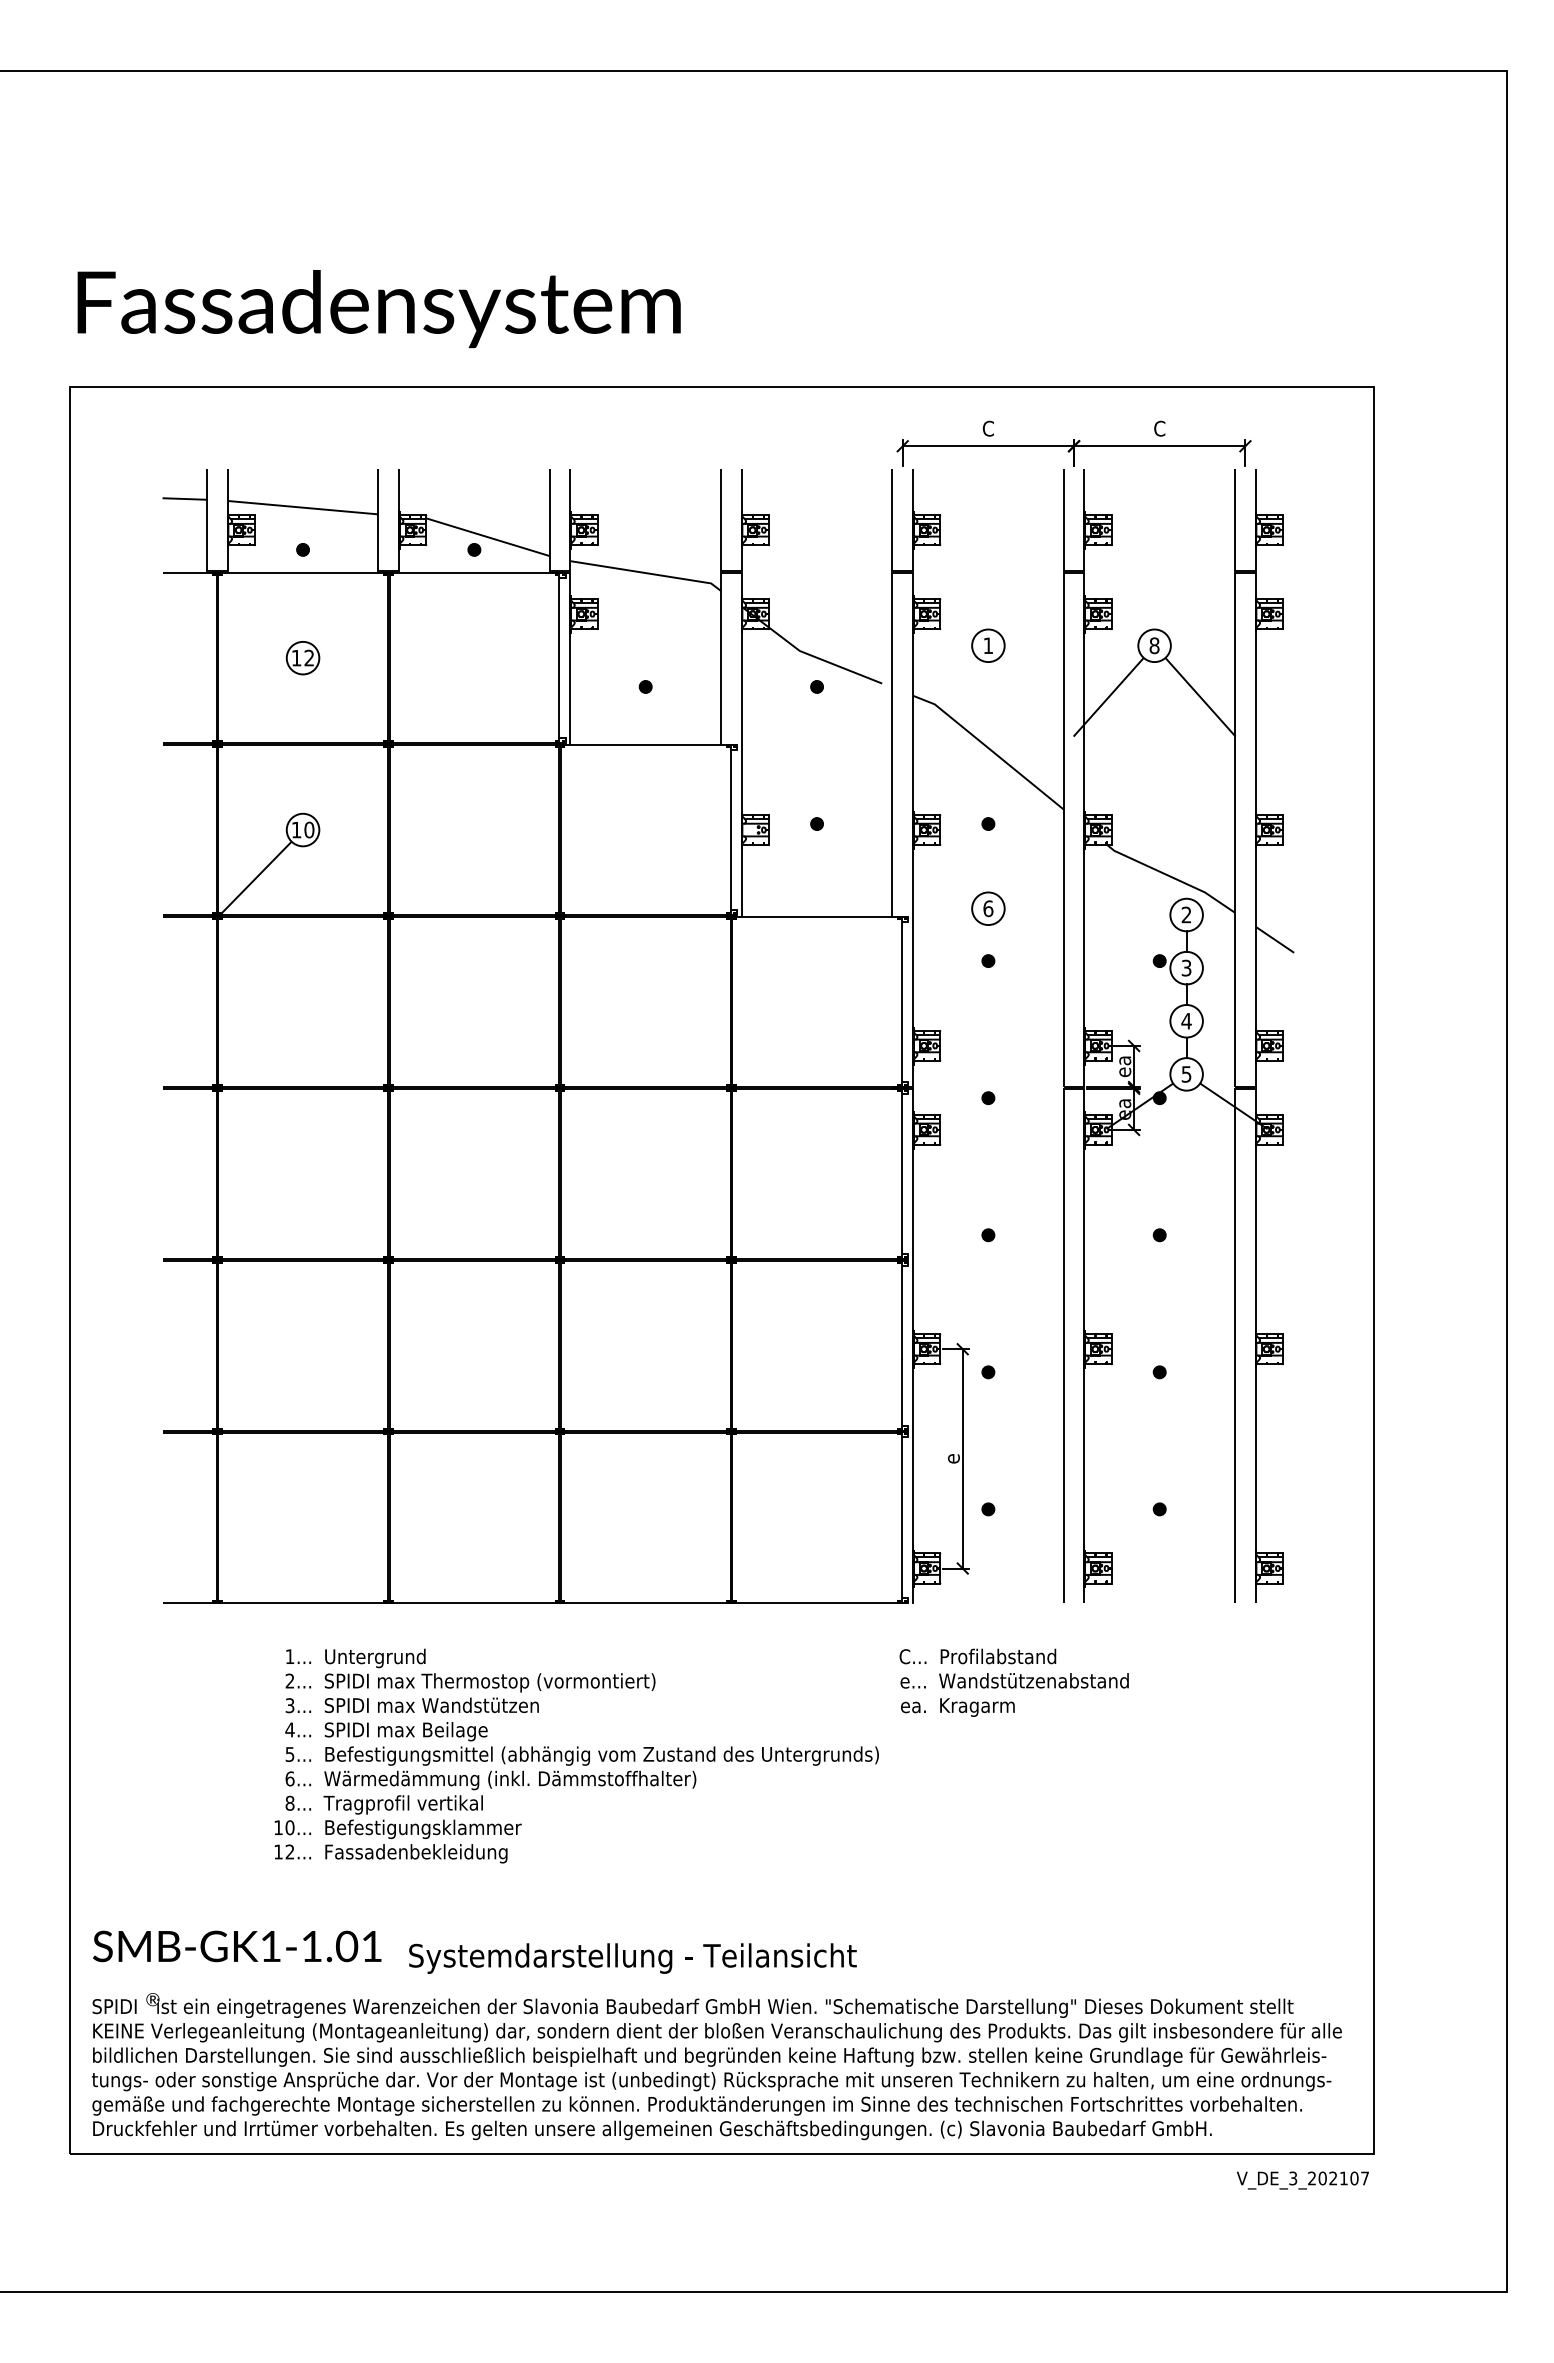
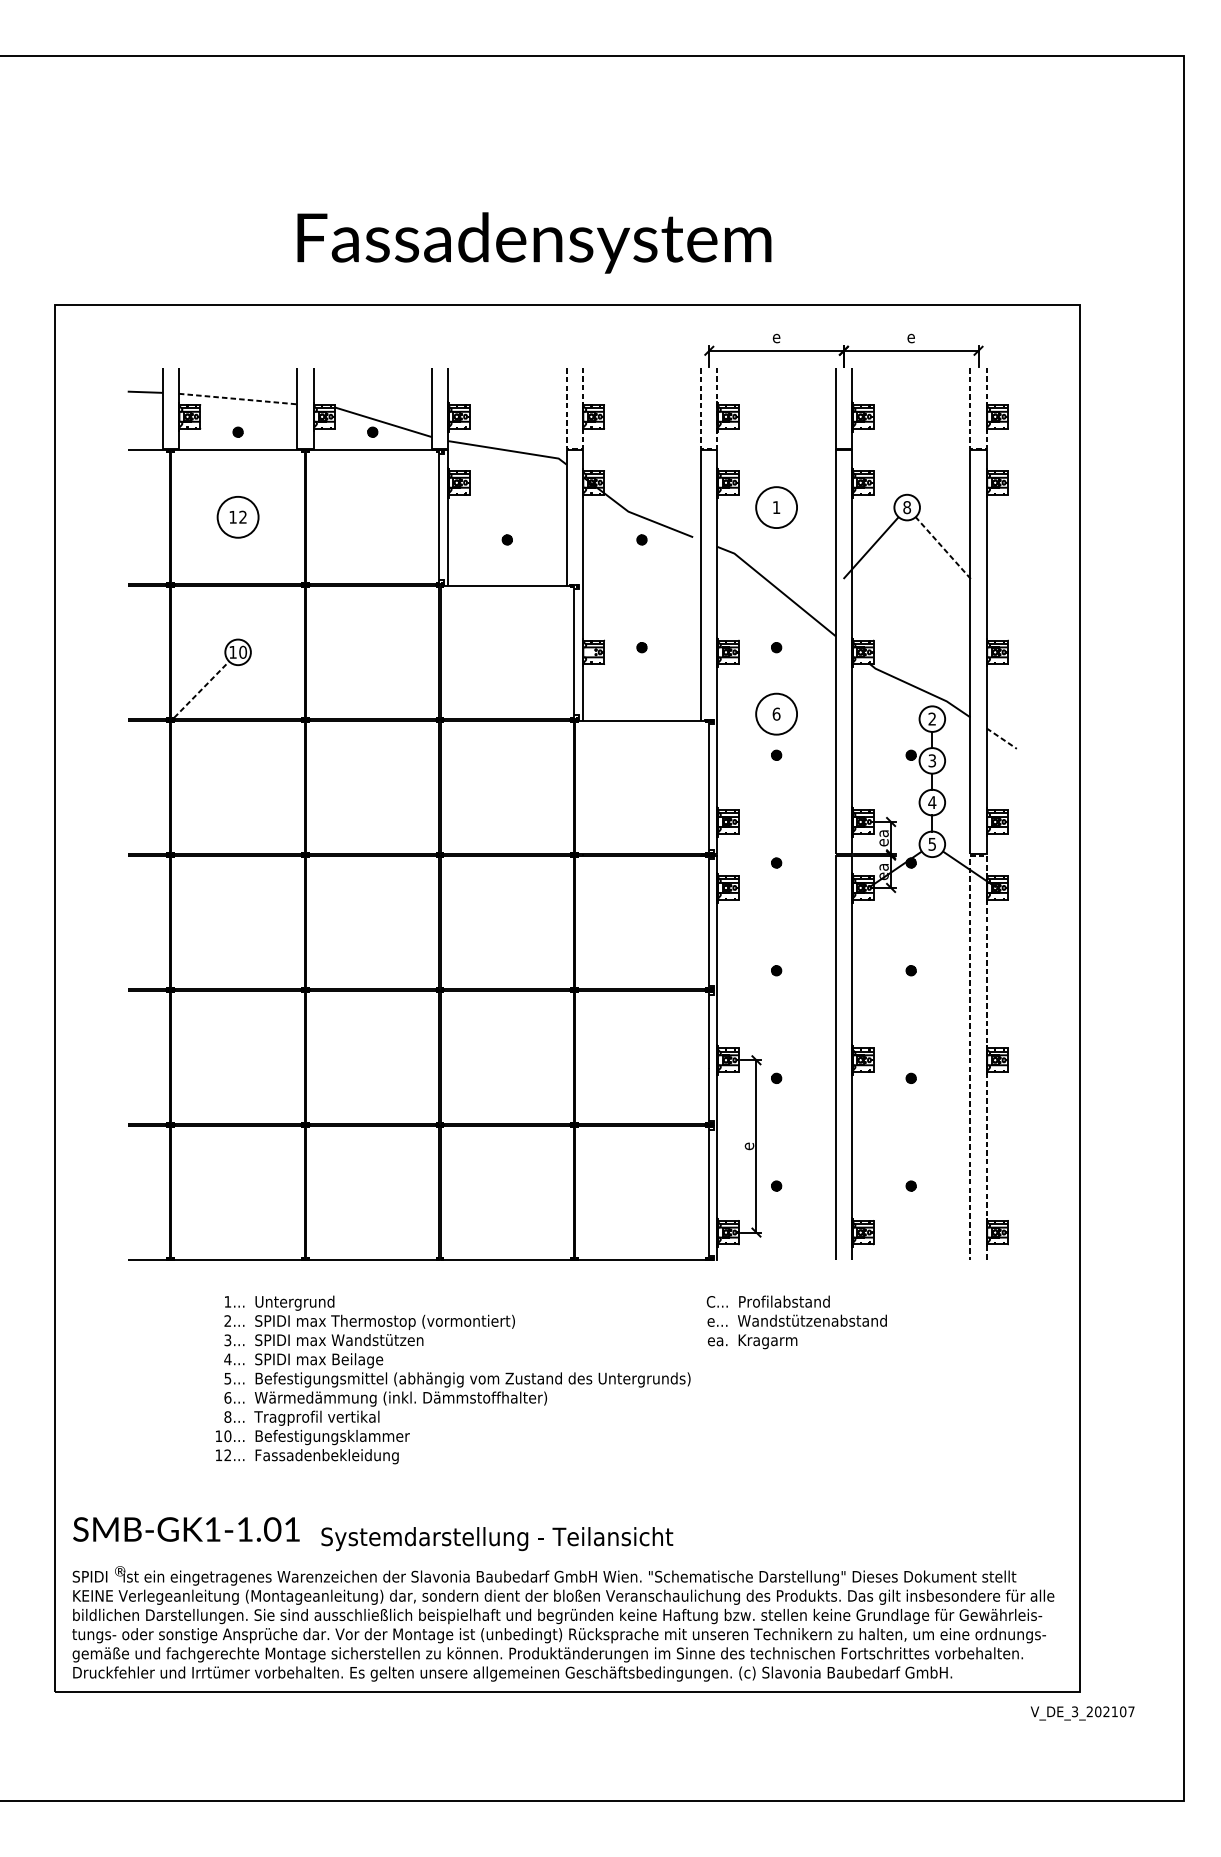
text: (378, 309) -> (533, 243), moved
text: (987, 428) -> (775, 336), C -> e
text: (1159, 428) -> (911, 336), C -> e
line: (303, 507) -> (238, 398), solid -> dashed
line: (731, 571) -> (574, 449), solid -> dashed
line: (903, 571) -> (709, 449), solid -> dashed
line: (1245, 571) -> (978, 449), solid -> dashed
circle: (988, 645) -> (776, 507), size x1.6
circle: (302, 657) -> (237, 516), size x1.6
line: (1200, 697) -> (943, 548), solid -> dashed
line: (257, 877) -> (202, 689), solid -> dashed
circle: (988, 908) -> (776, 714), size x1.6
line: (1275, 940) -> (1002, 739), solid -> dashed
line: (1244, 1088) -> (977, 855), solid -> dashed
text: (1302, 2180) -> (1082, 1713), moved

